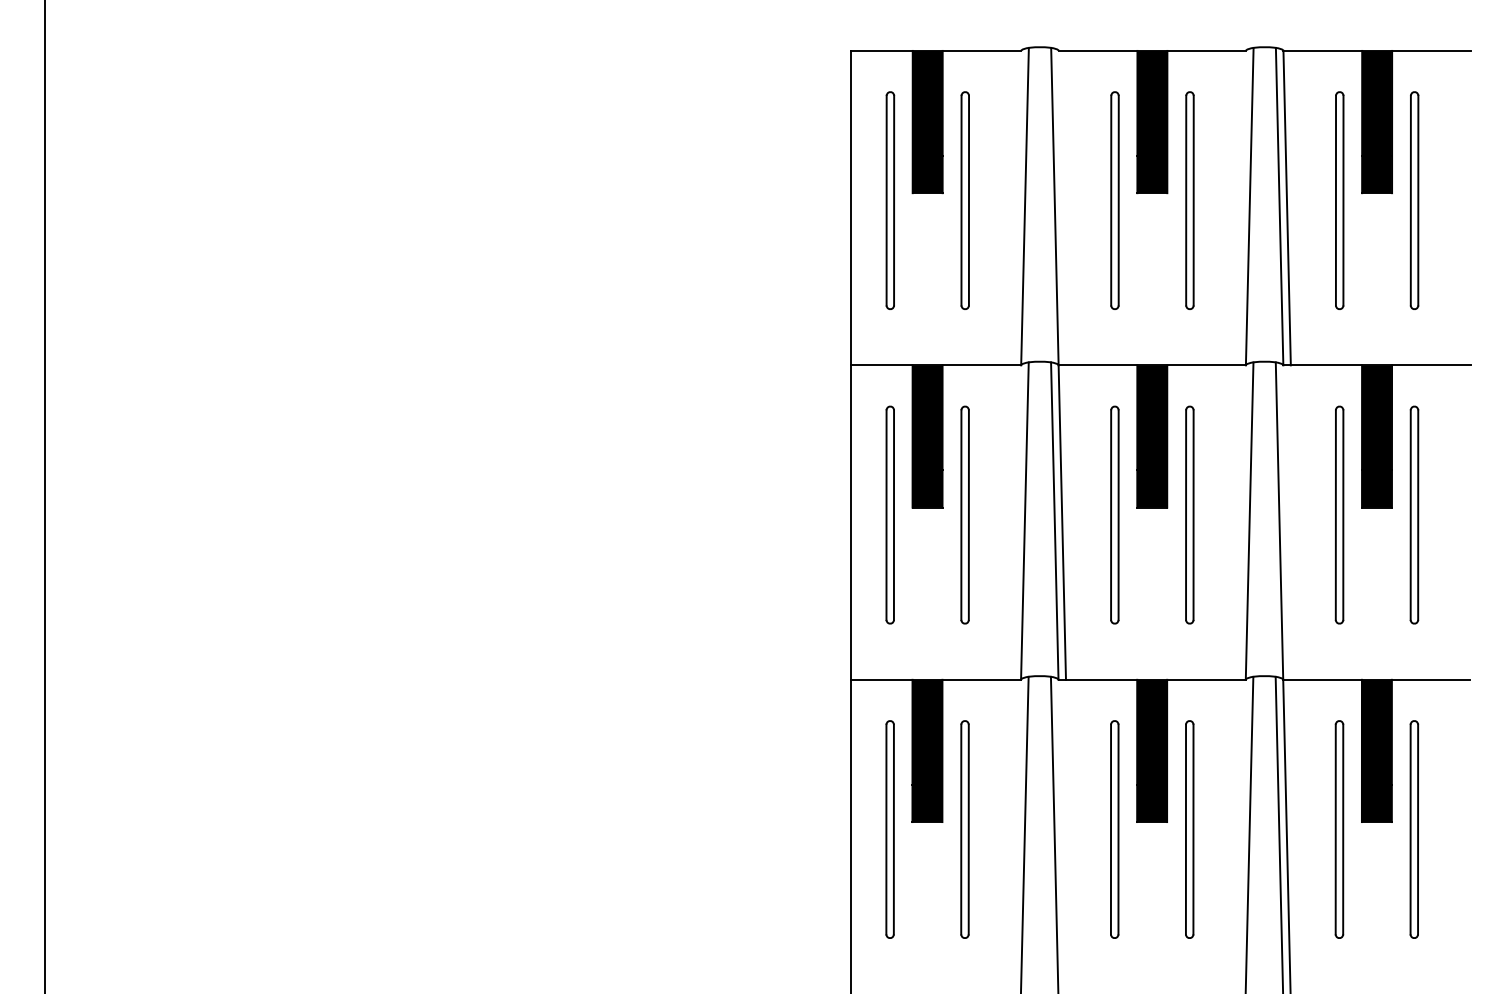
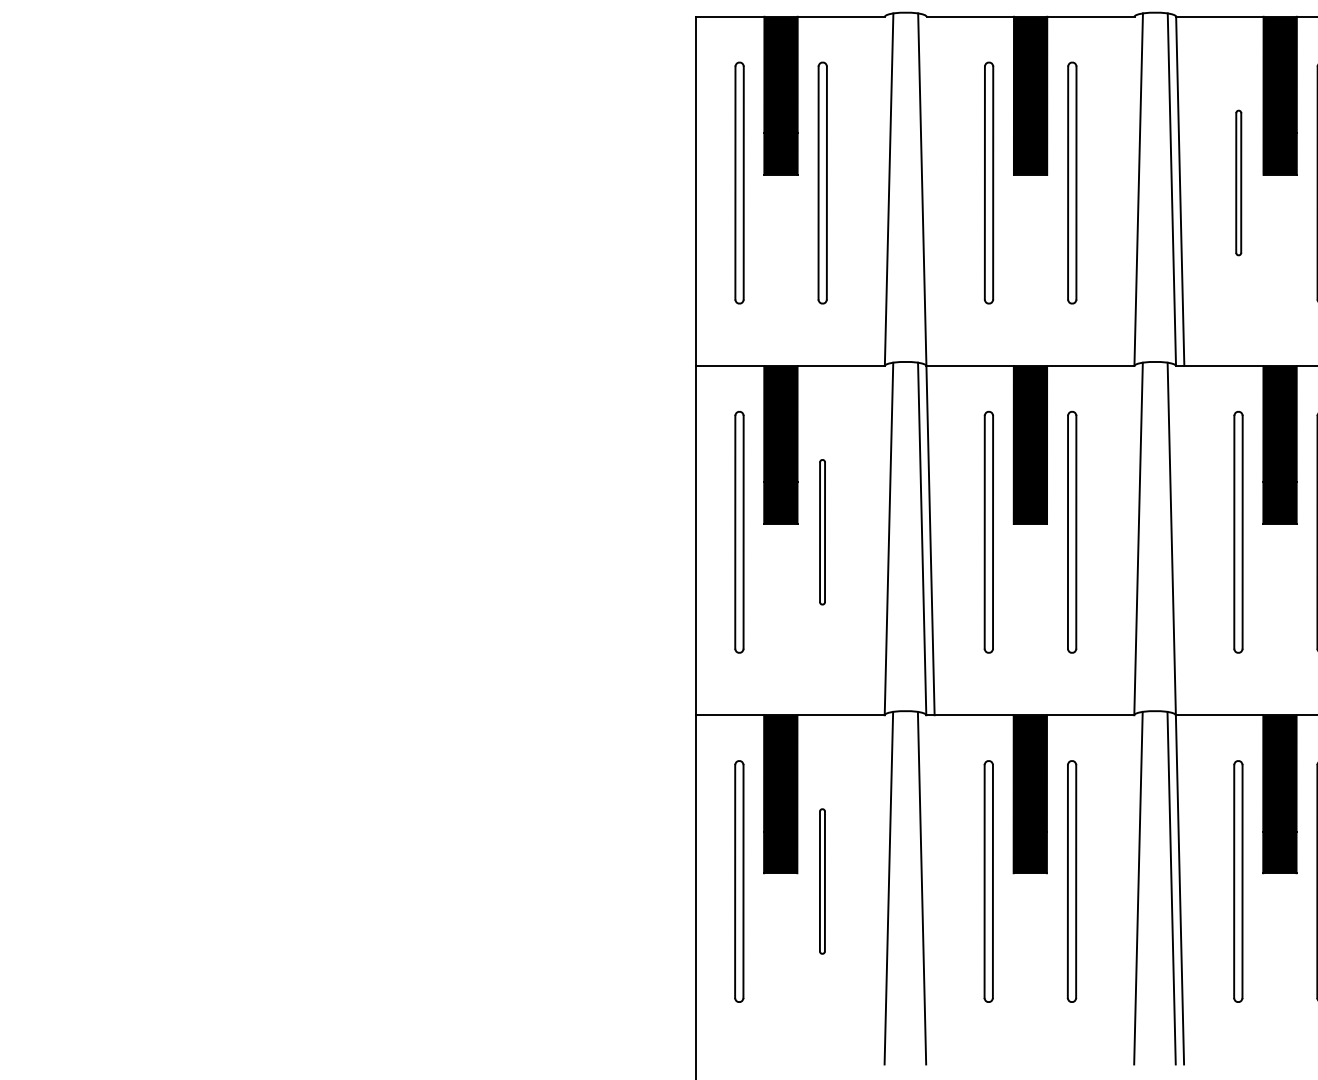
part: (1339, 200) -> (1238, 182), size x0.6
part: (964, 514) -> (821, 531), size x0.6
part: (964, 829) -> (821, 881), size x0.6

